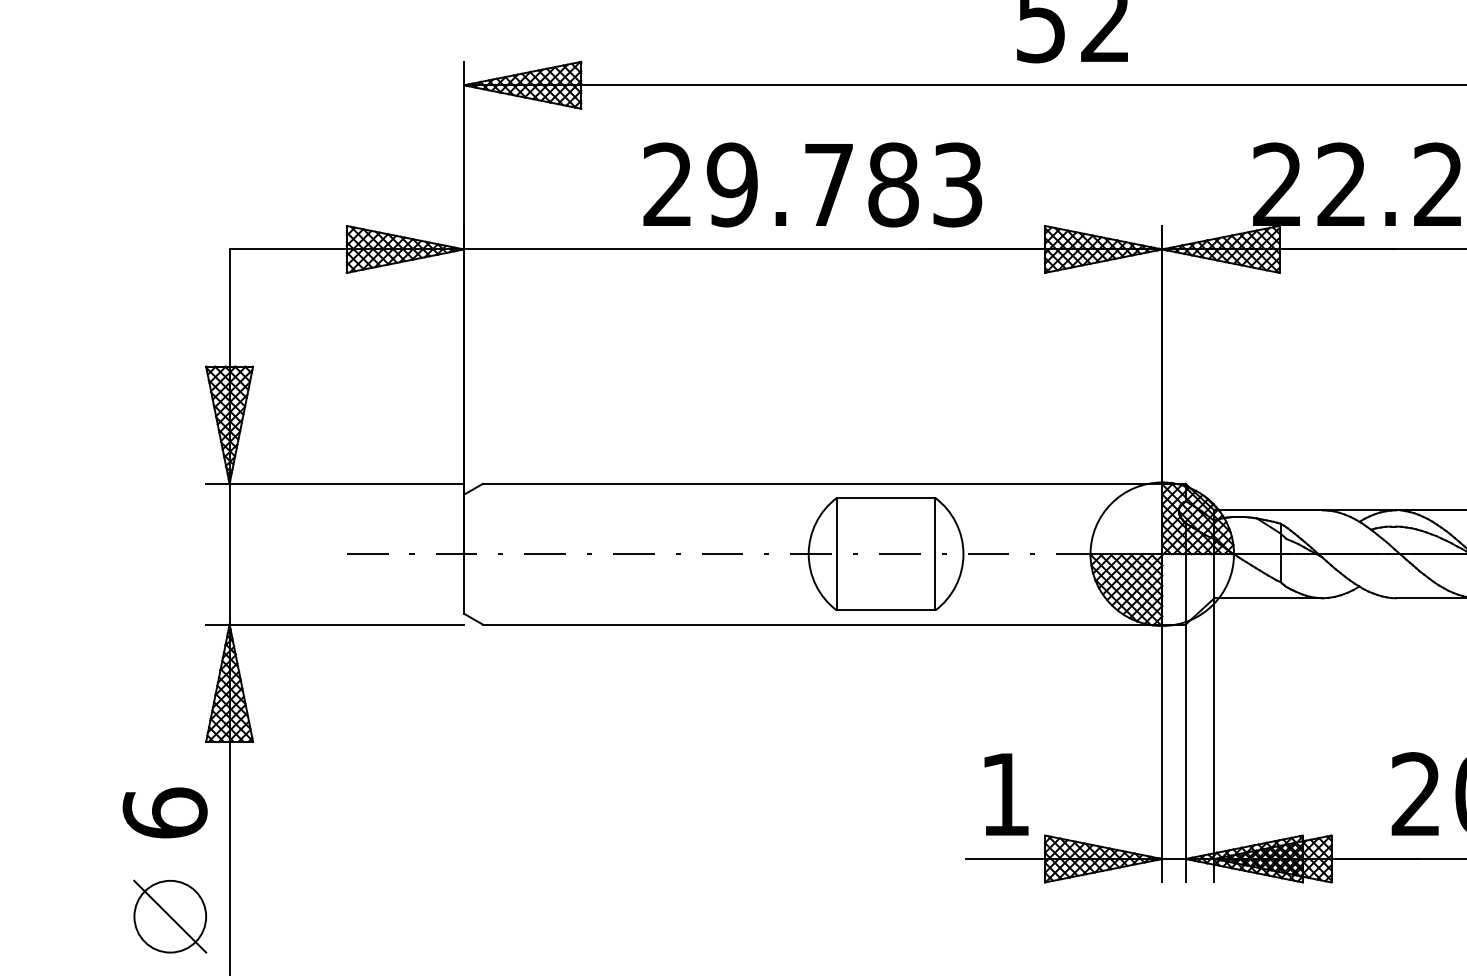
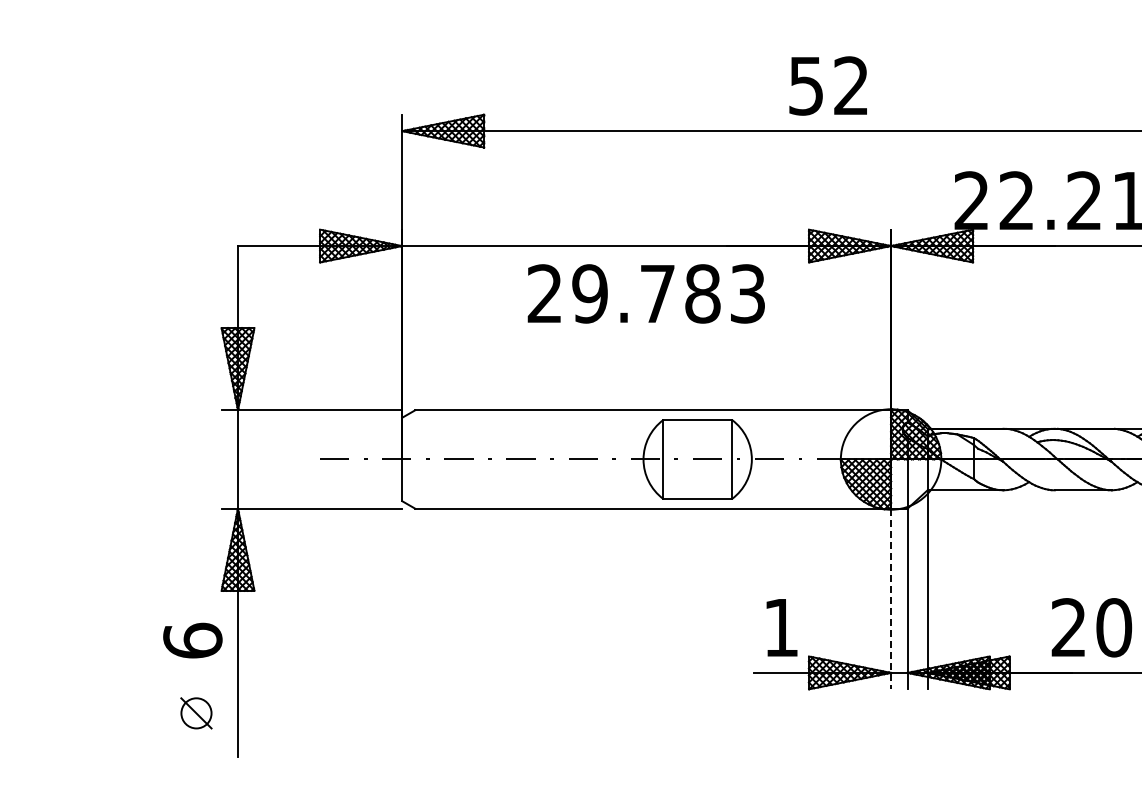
text: (811, 184) -> (645, 293), moved
line: (1162, 754) -> (891, 599), solid -> dashed
part: (170, 916) -> (196, 713), size x0.6

